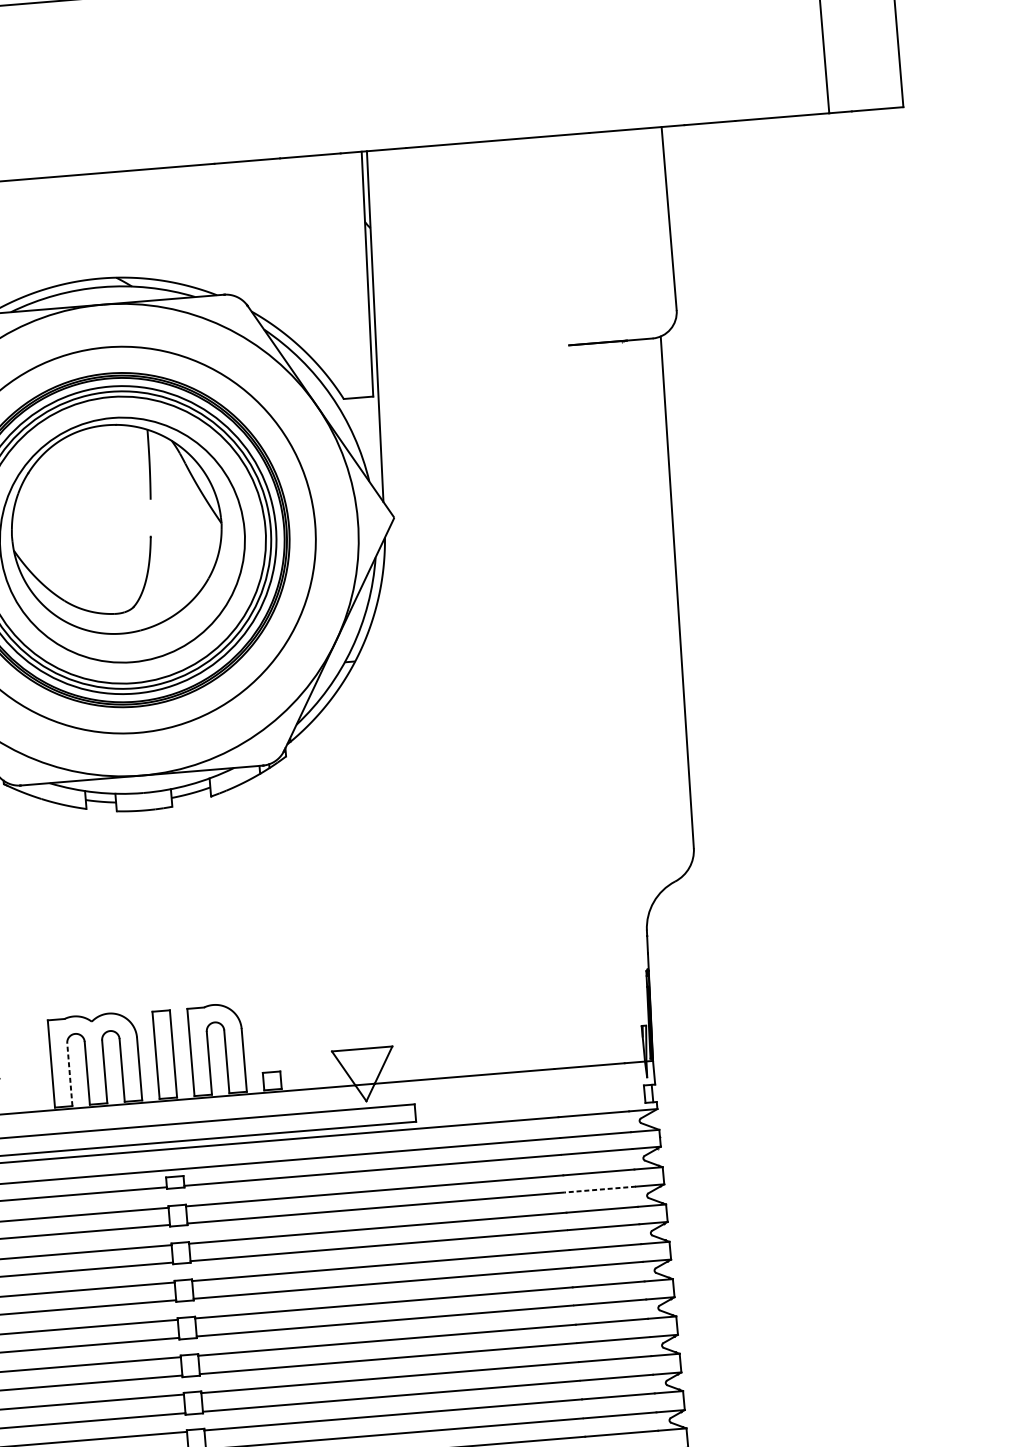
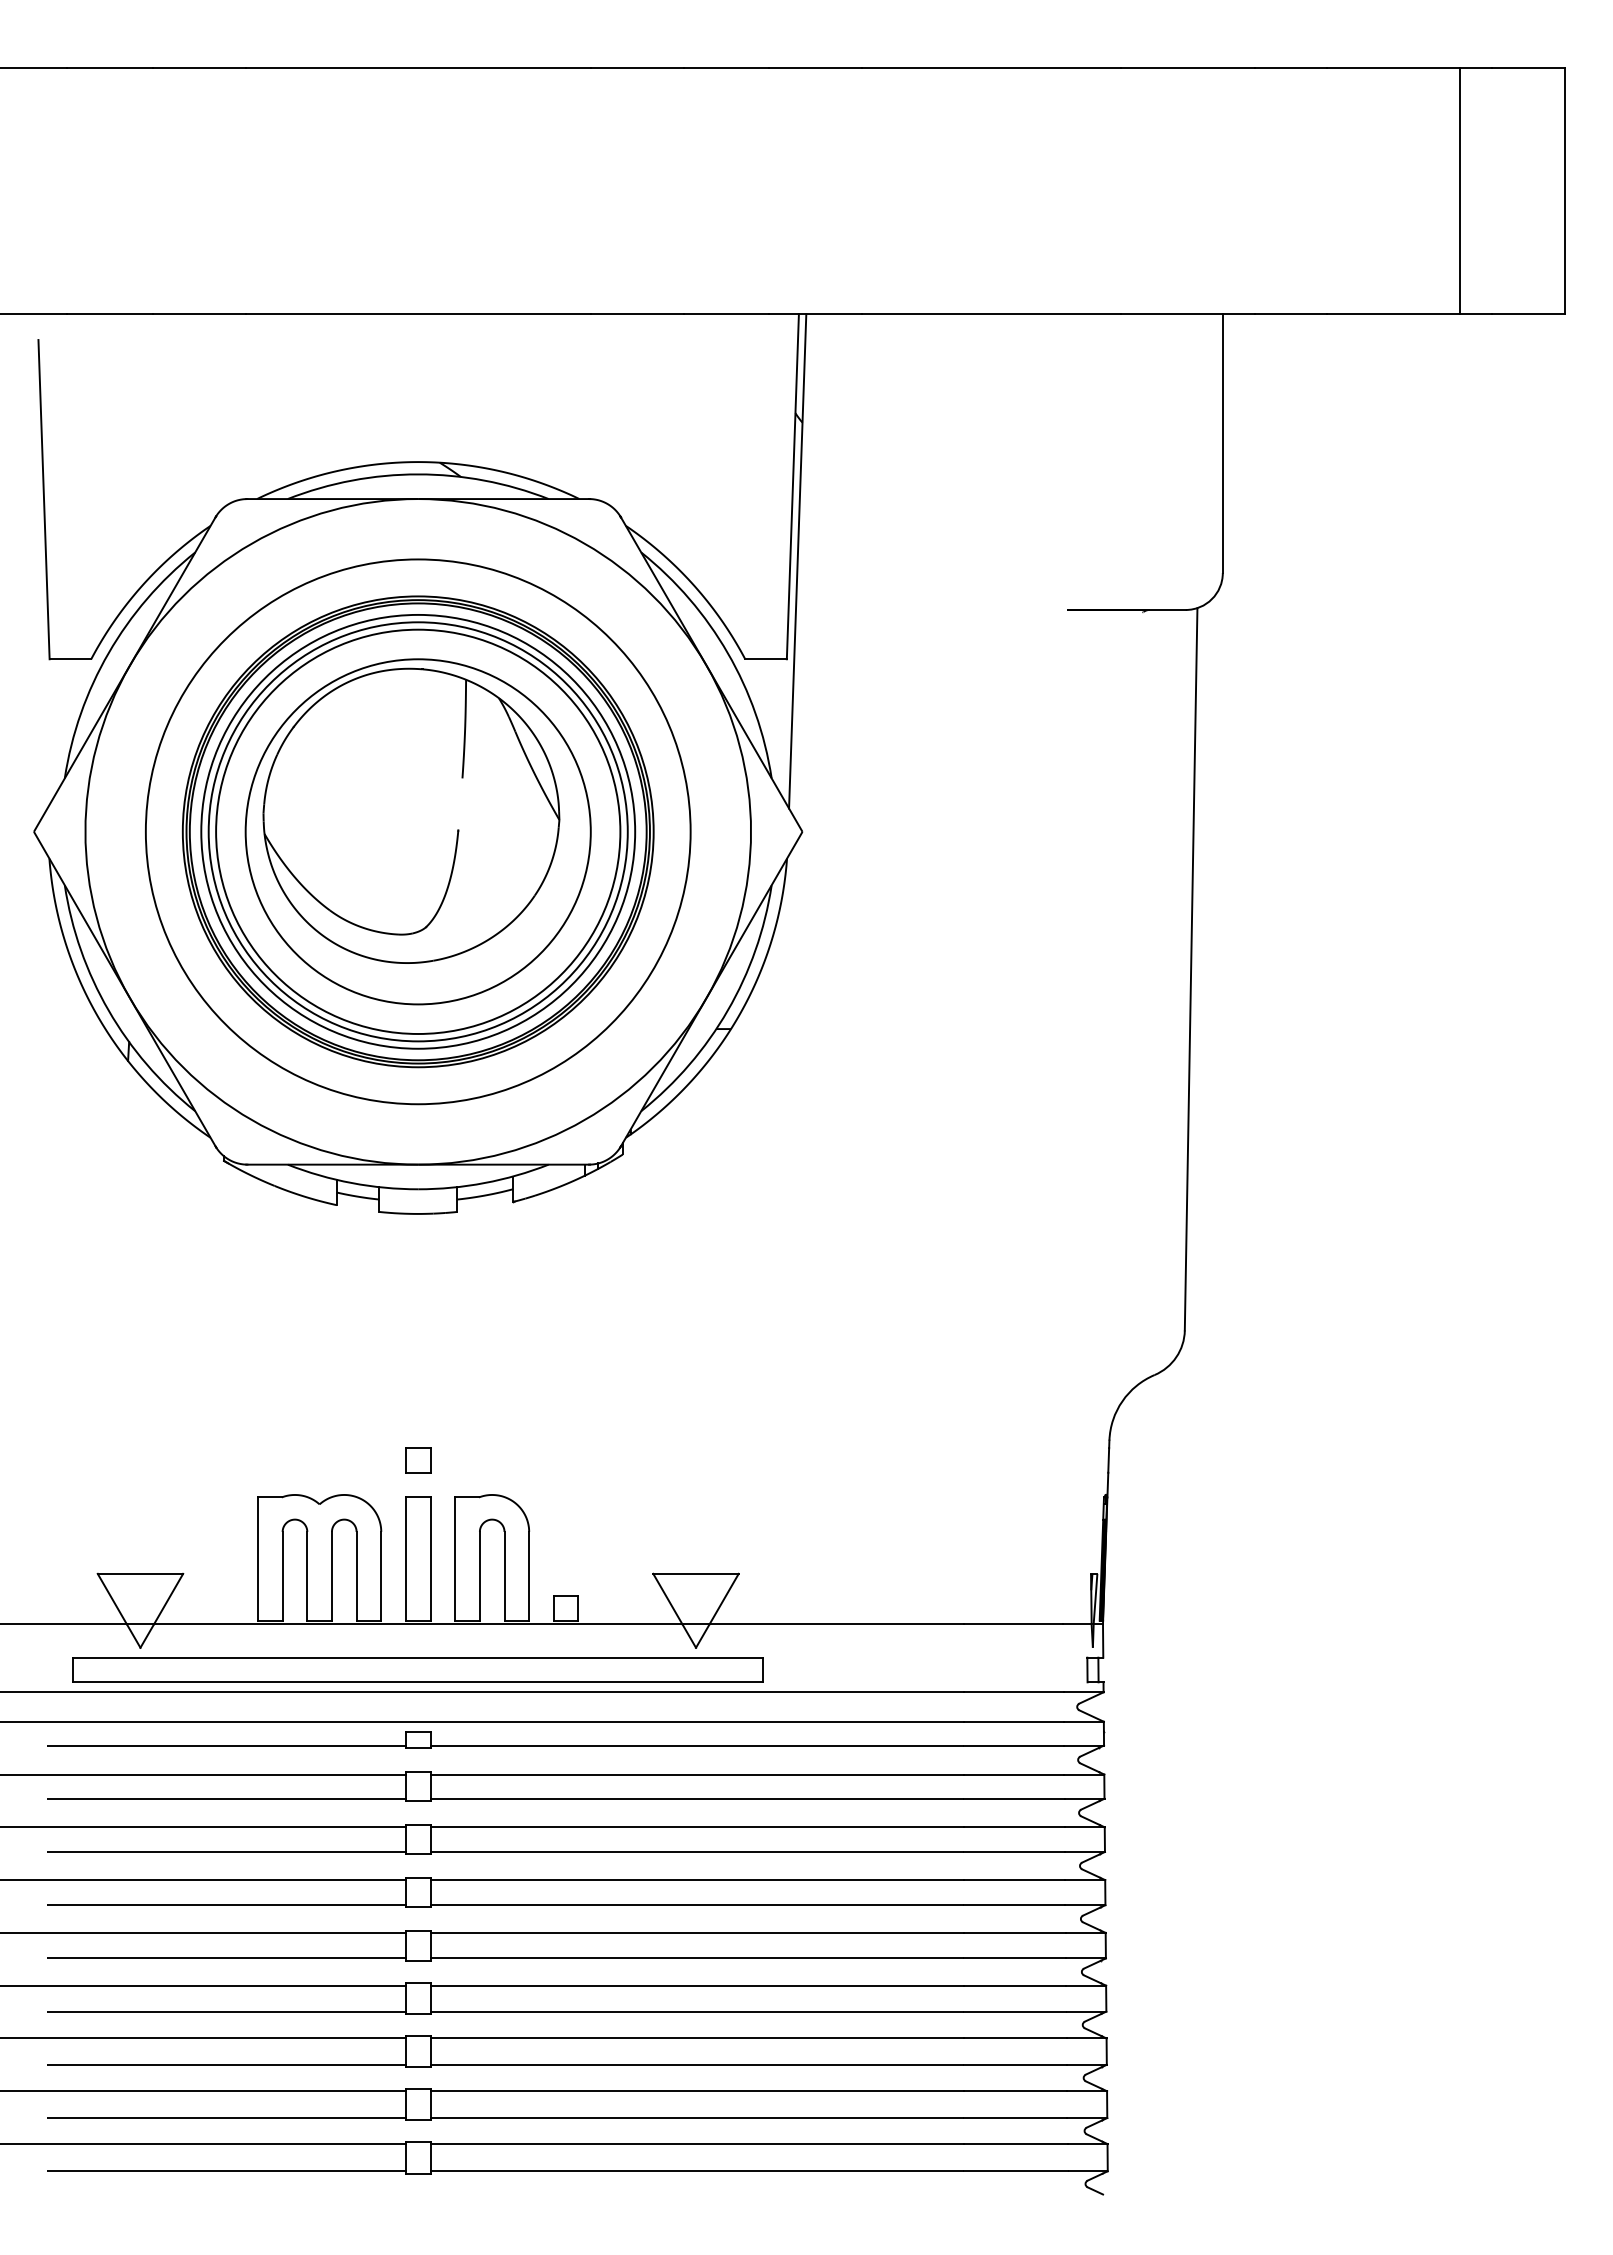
part: (159, 984) -> (418, 1460), added
line: (69, 1074) -> (282, 1575), dashed -> solid
line: (599, 1189) -> (1013, 1798), dashed -> solid

